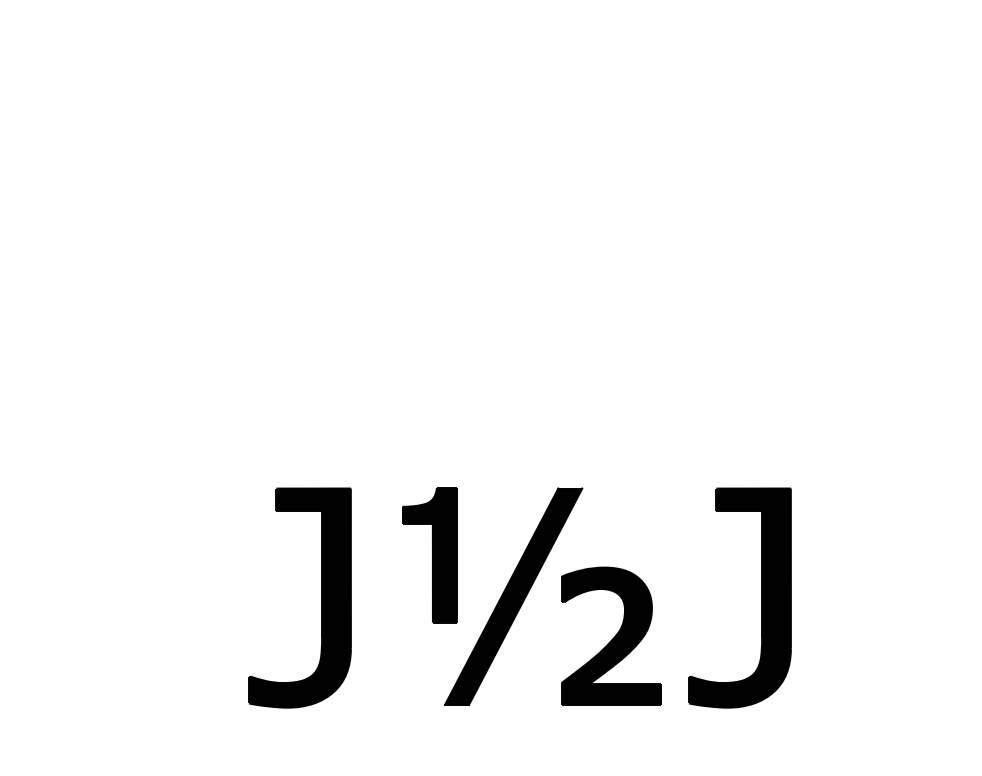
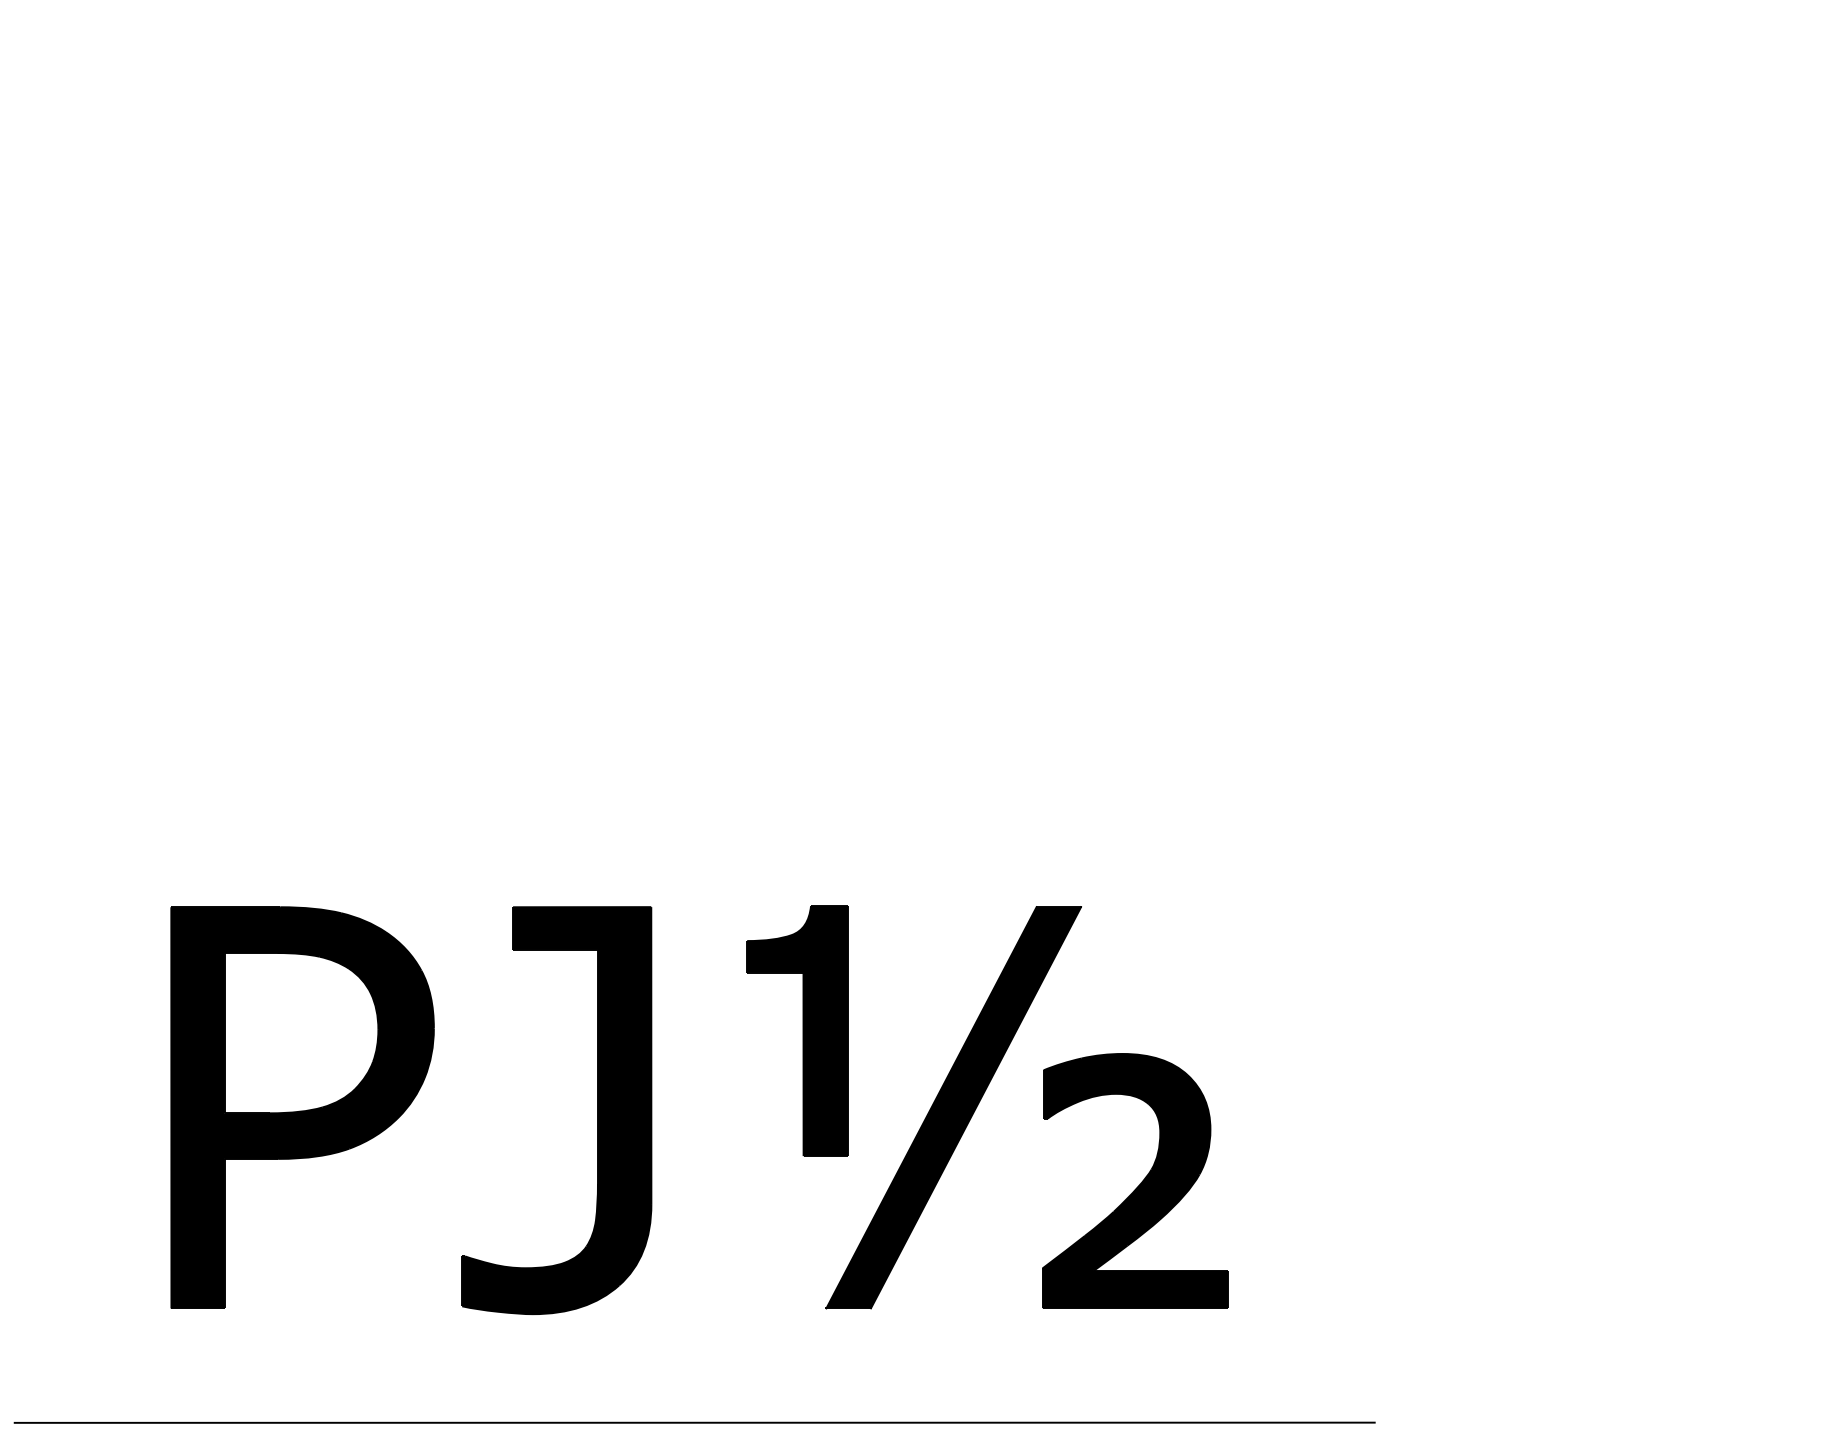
part: (162, 596) -> (301, 1107), added
part: (761, 597) -> (1413, 1109), removed
line: (374, 766) -> (695, 1423), added

